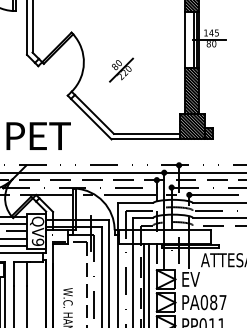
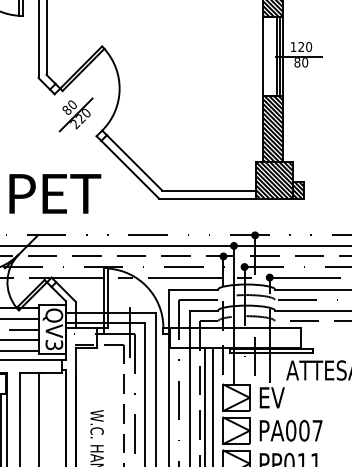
text: (214, 32) -> (305, 46), 145 -> 120
part: (121, 69) -> (75, 114), moved
text: (38, 241) -> (54, 344), QV9 -> QV3
text: (213, 302) -> (304, 430), PA087 -> PA007

